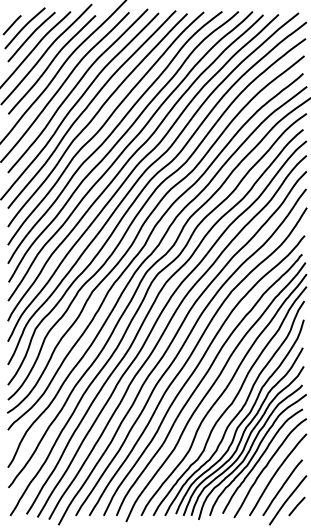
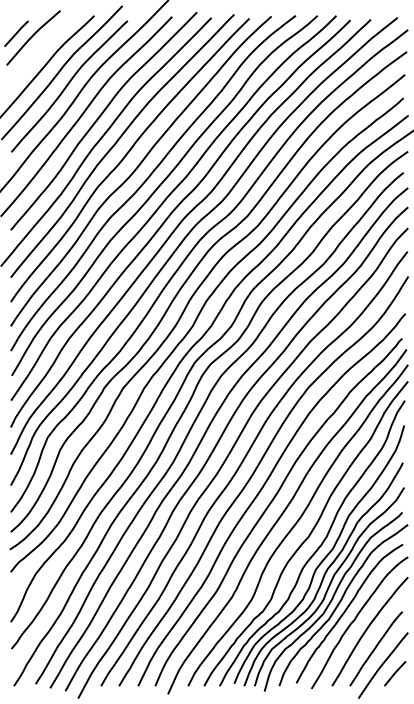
curve: (31, 36) -> (41, 48), removed

